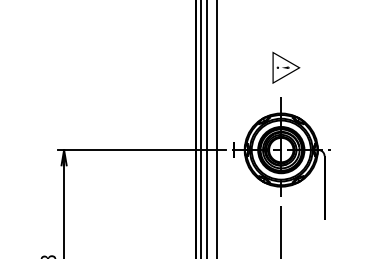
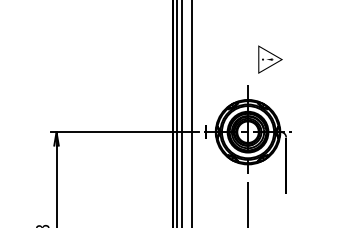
part: (286, 67) -> (270, 59), moved

